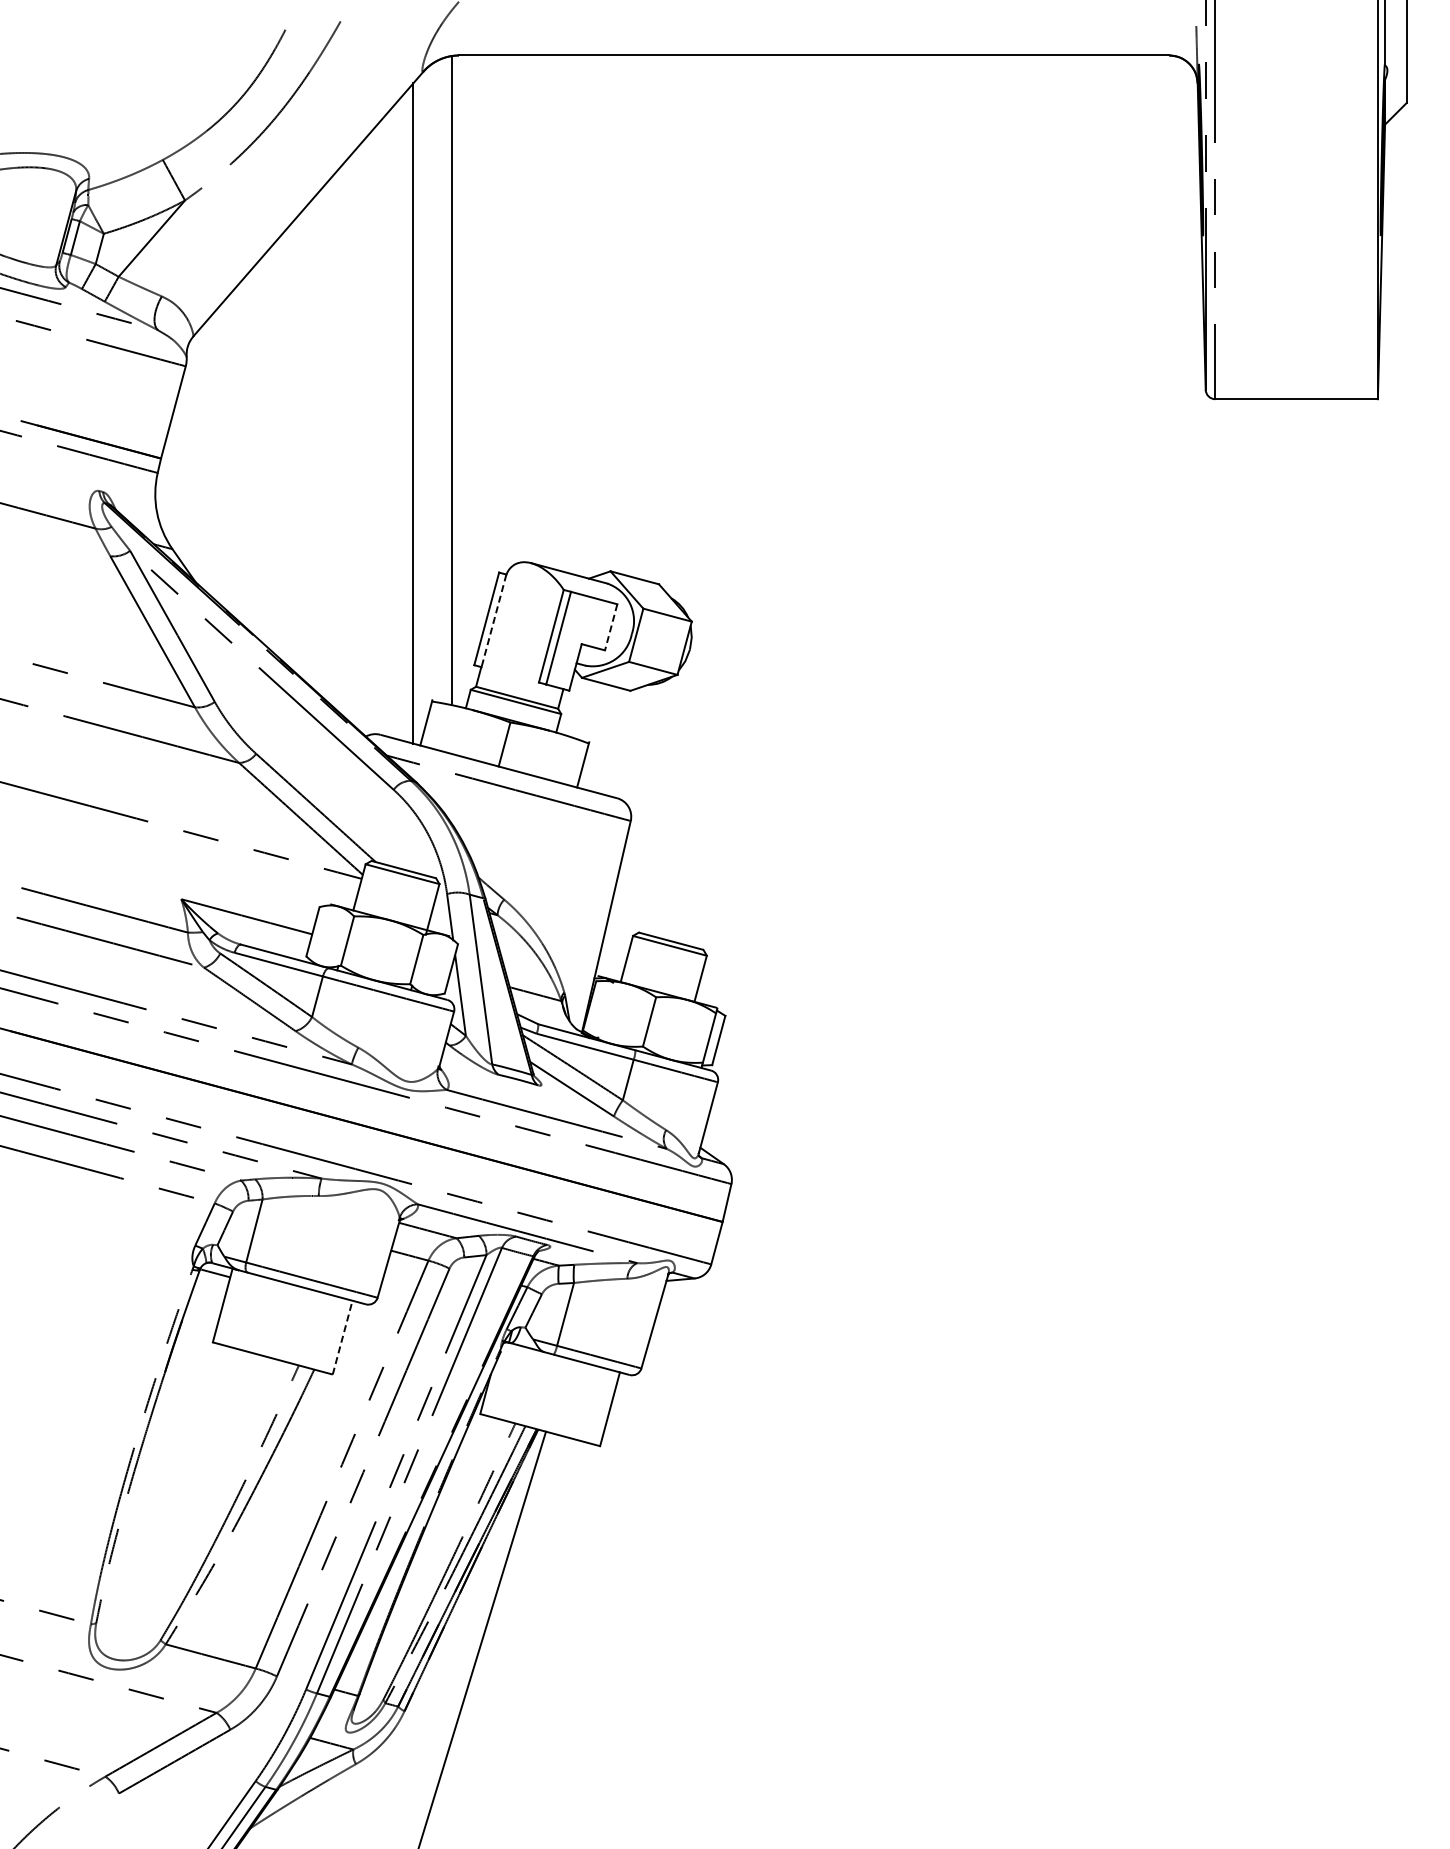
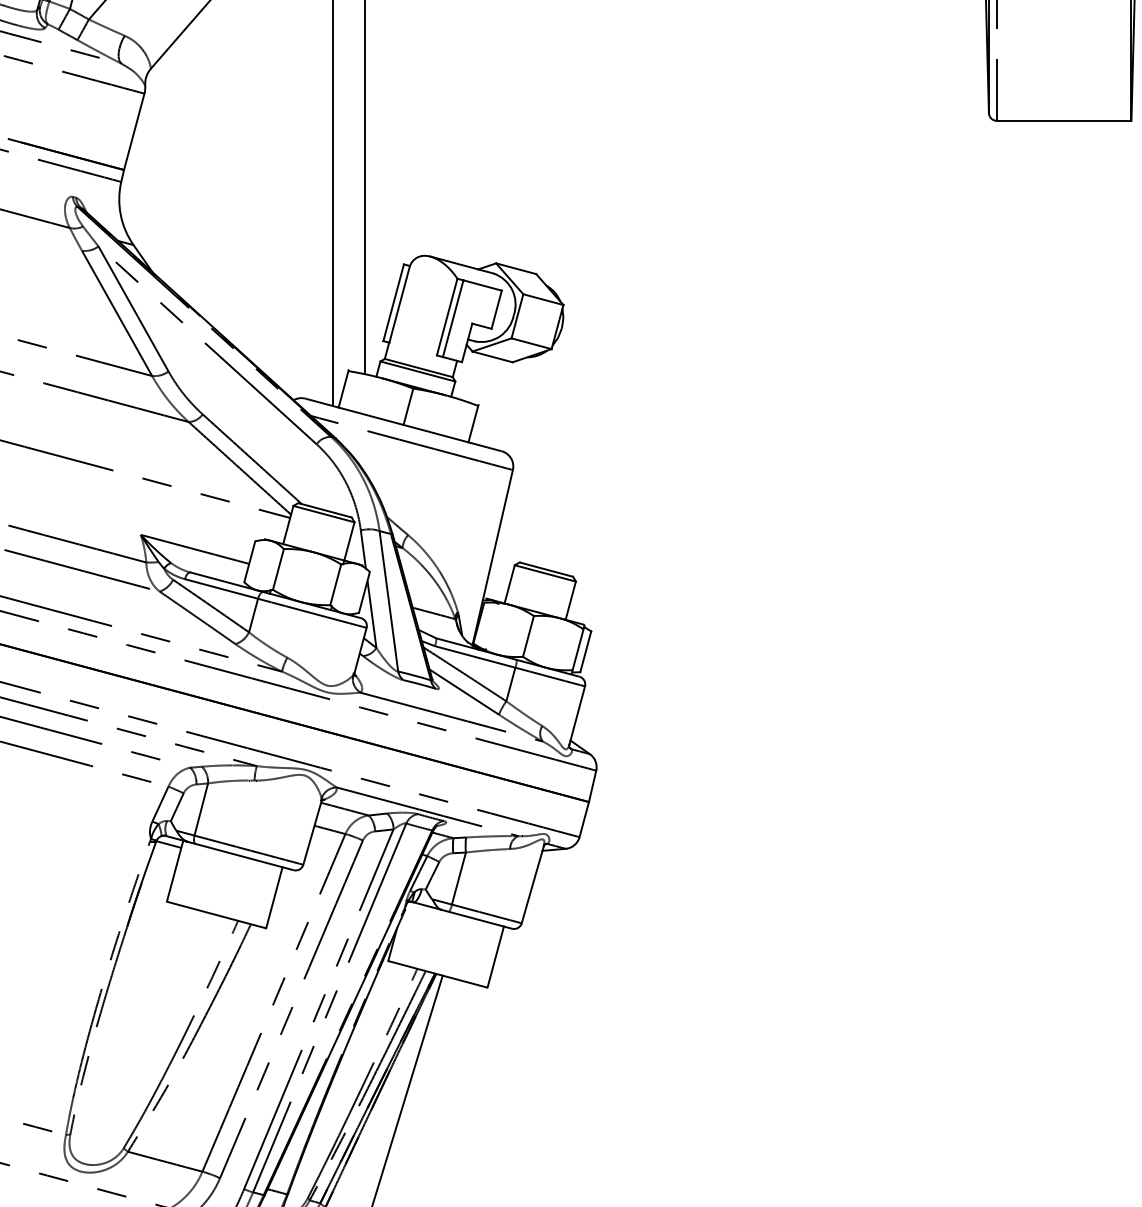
line: (493, 620) -> (399, 304), dashed -> solid
line: (611, 627) -> (496, 309), dashed -> solid
line: (342, 1337) -> (274, 897), dashed -> solid

